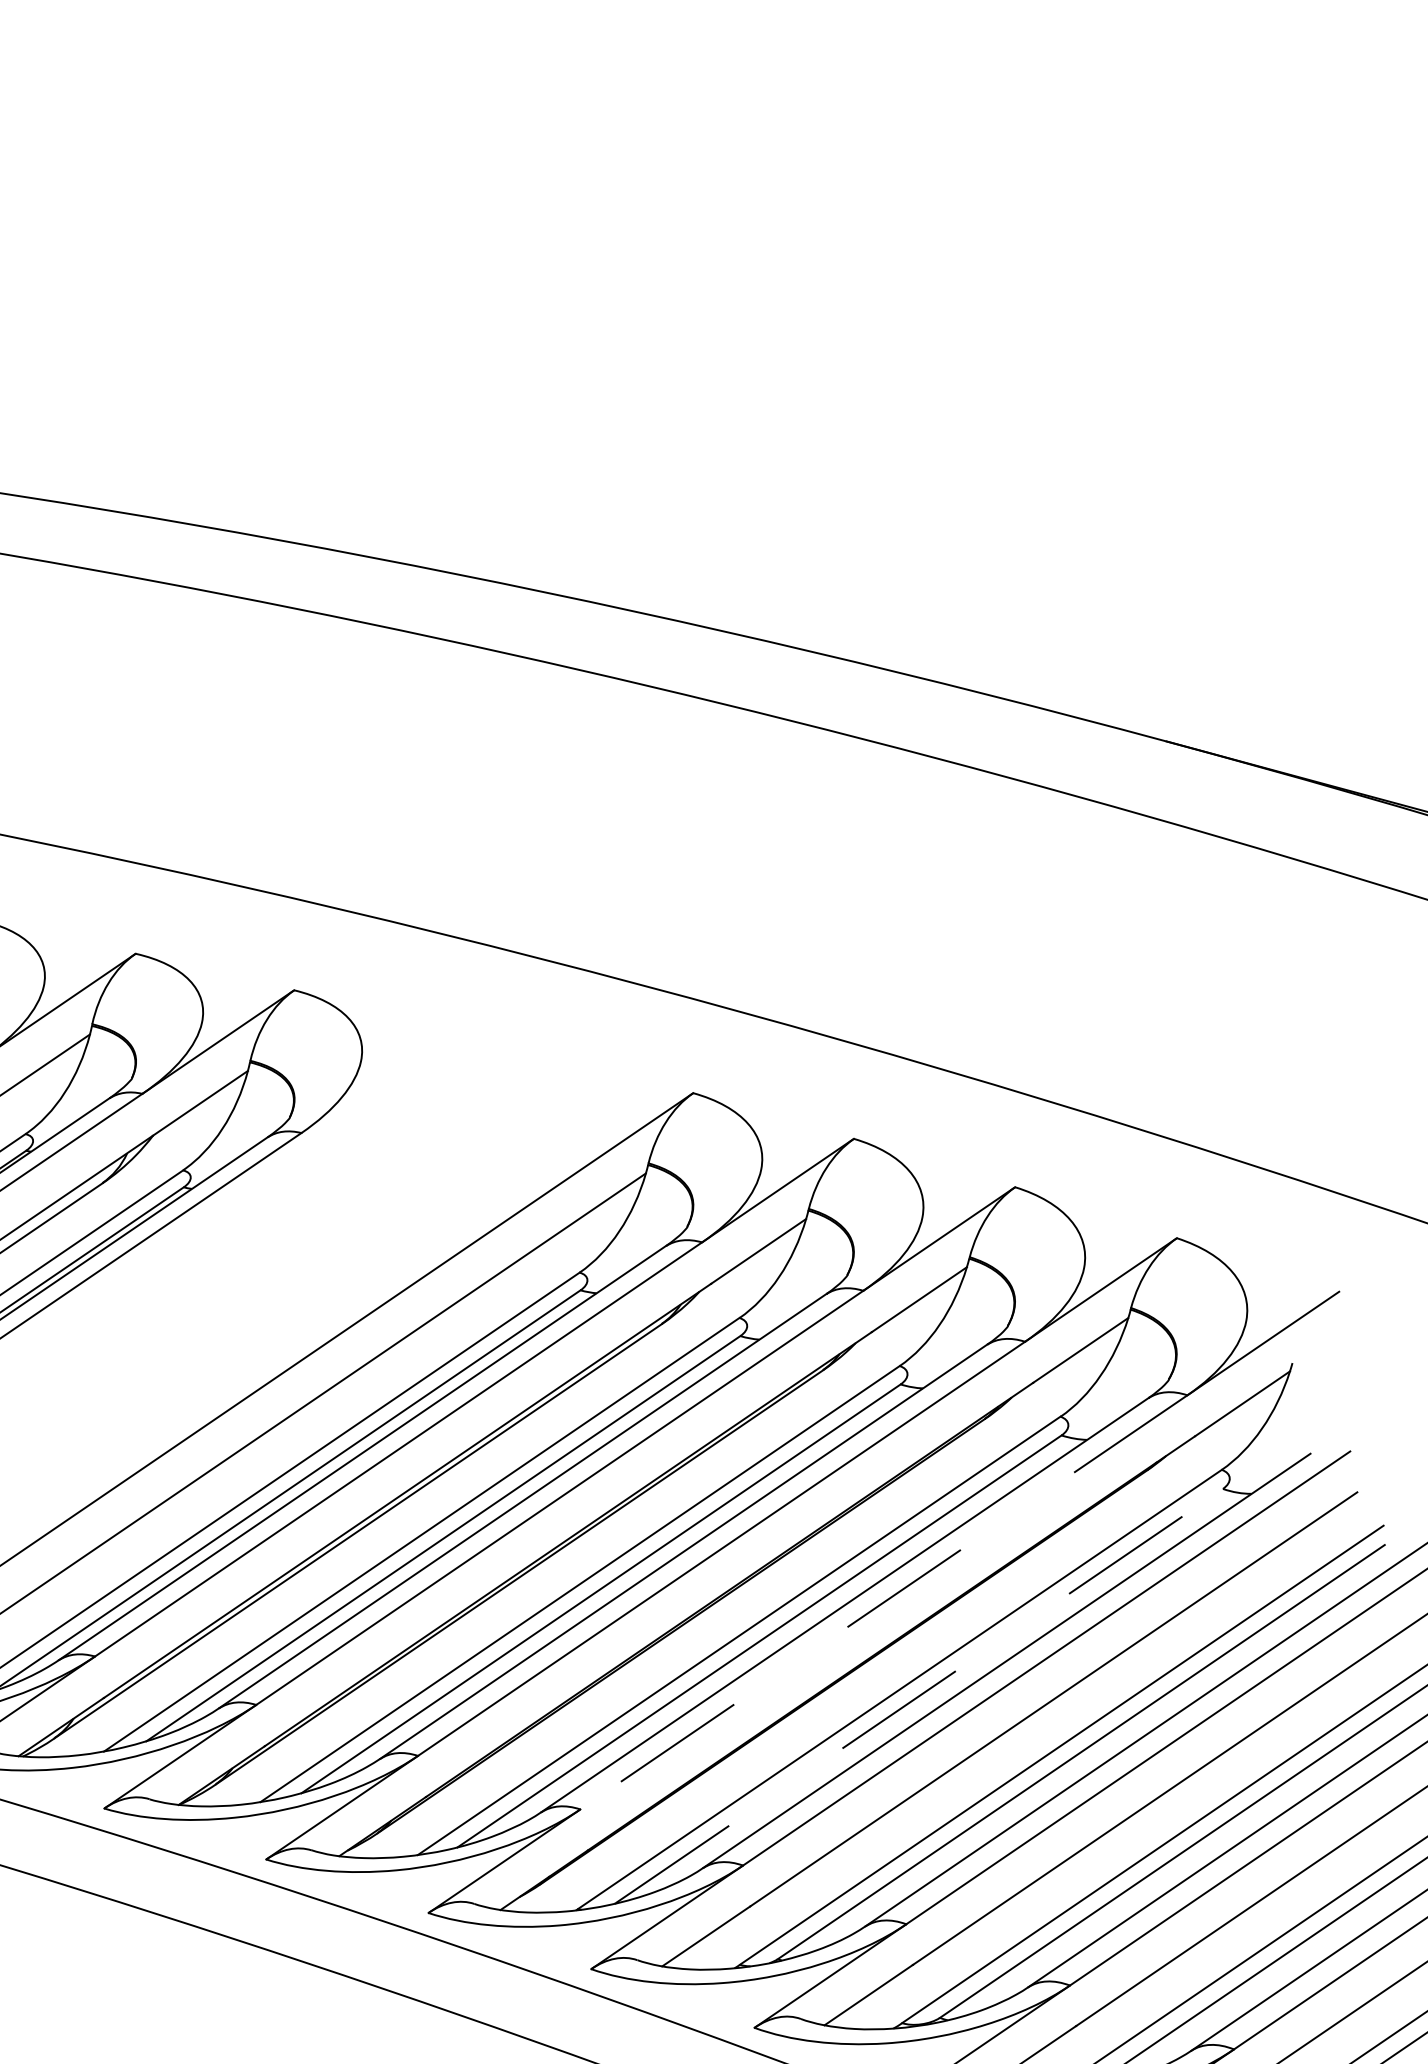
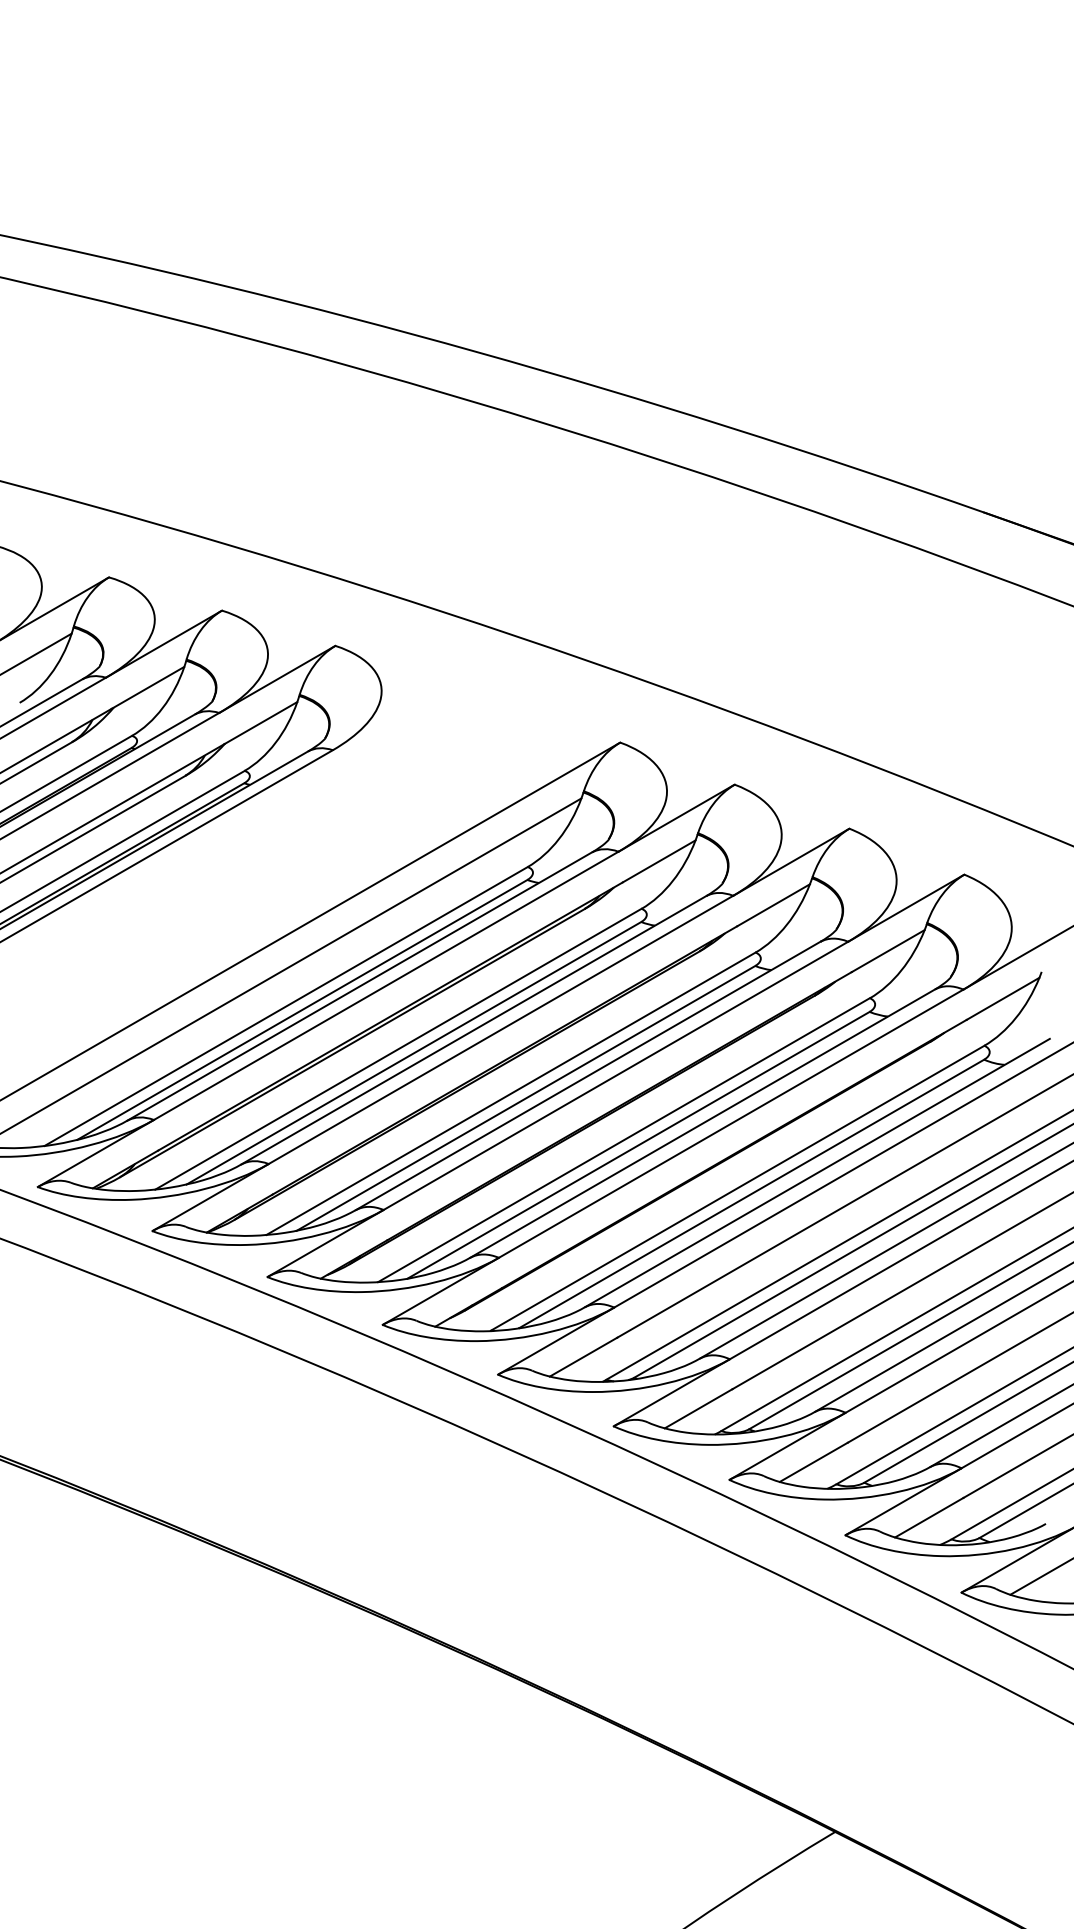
line: (882, 1602) -> (730, 1123), dashed -> solid
line: (920, 1695) -> (752, 1193), dashed -> solid

